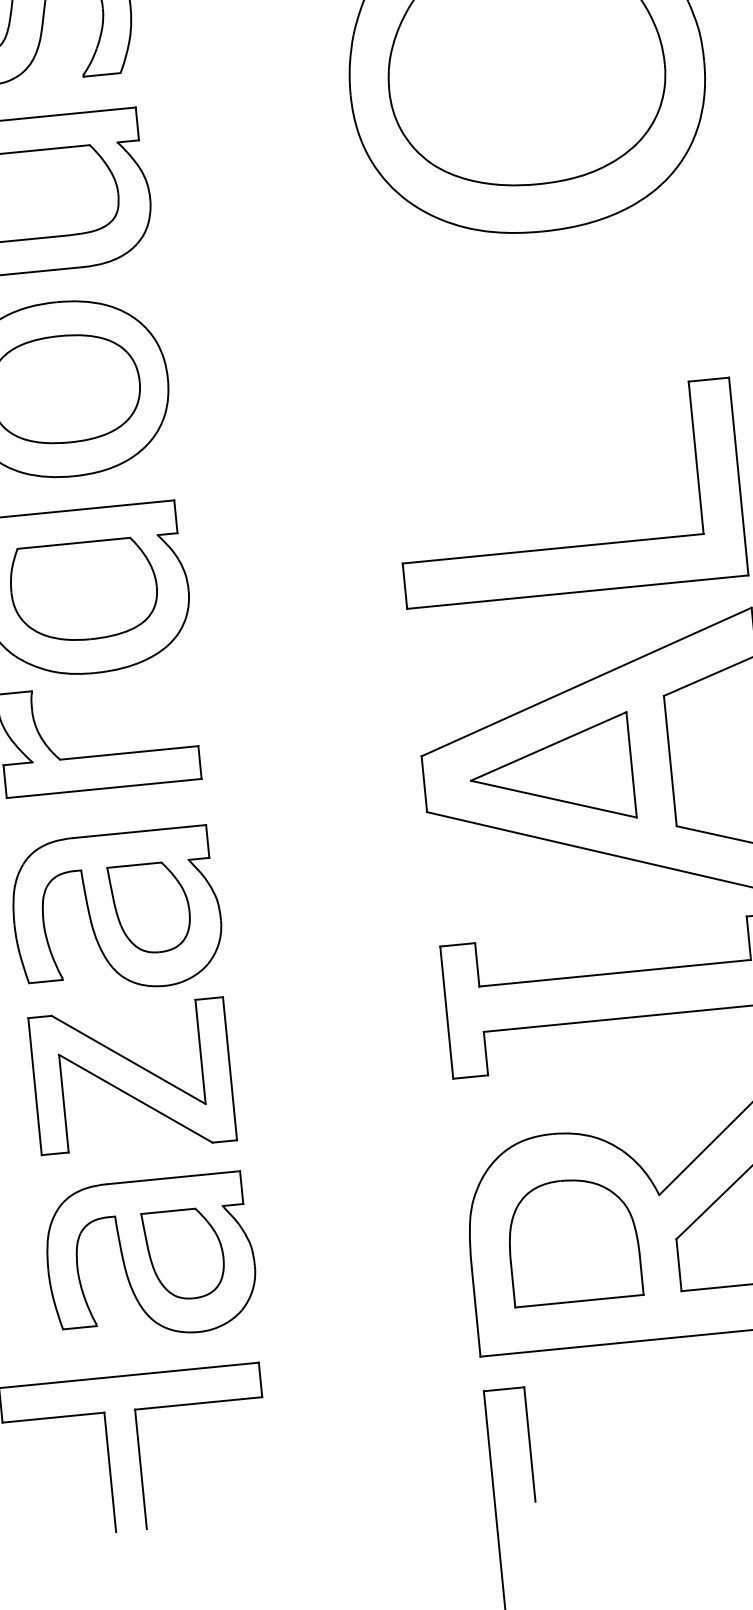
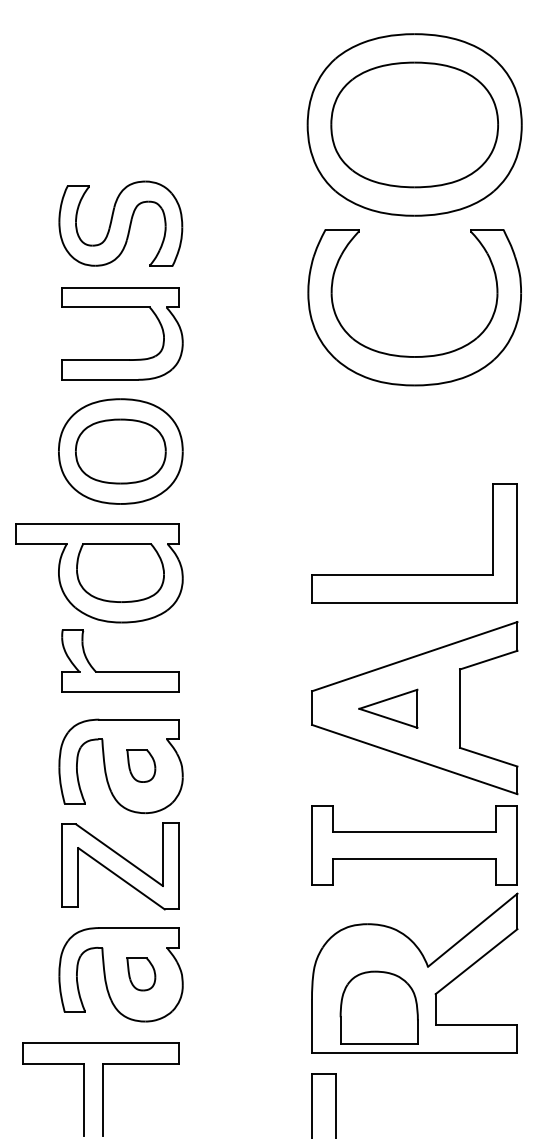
part: (551, 772) -> (388, 708), size x0.6
part: (150, 907) -> (141, 765), size x0.6
part: (572, 1239) -> (378, 1007), moved
part: (184, 1254) -> (141, 974), size x0.6

